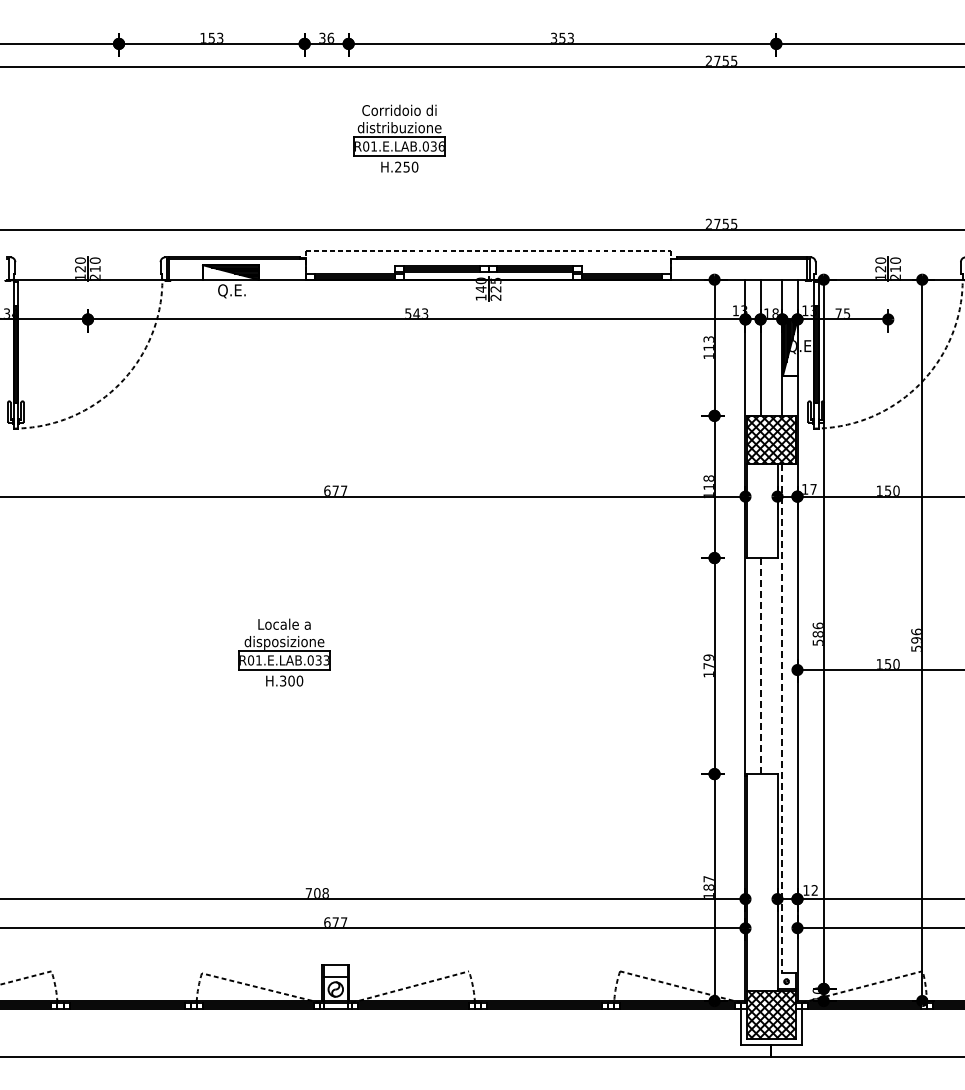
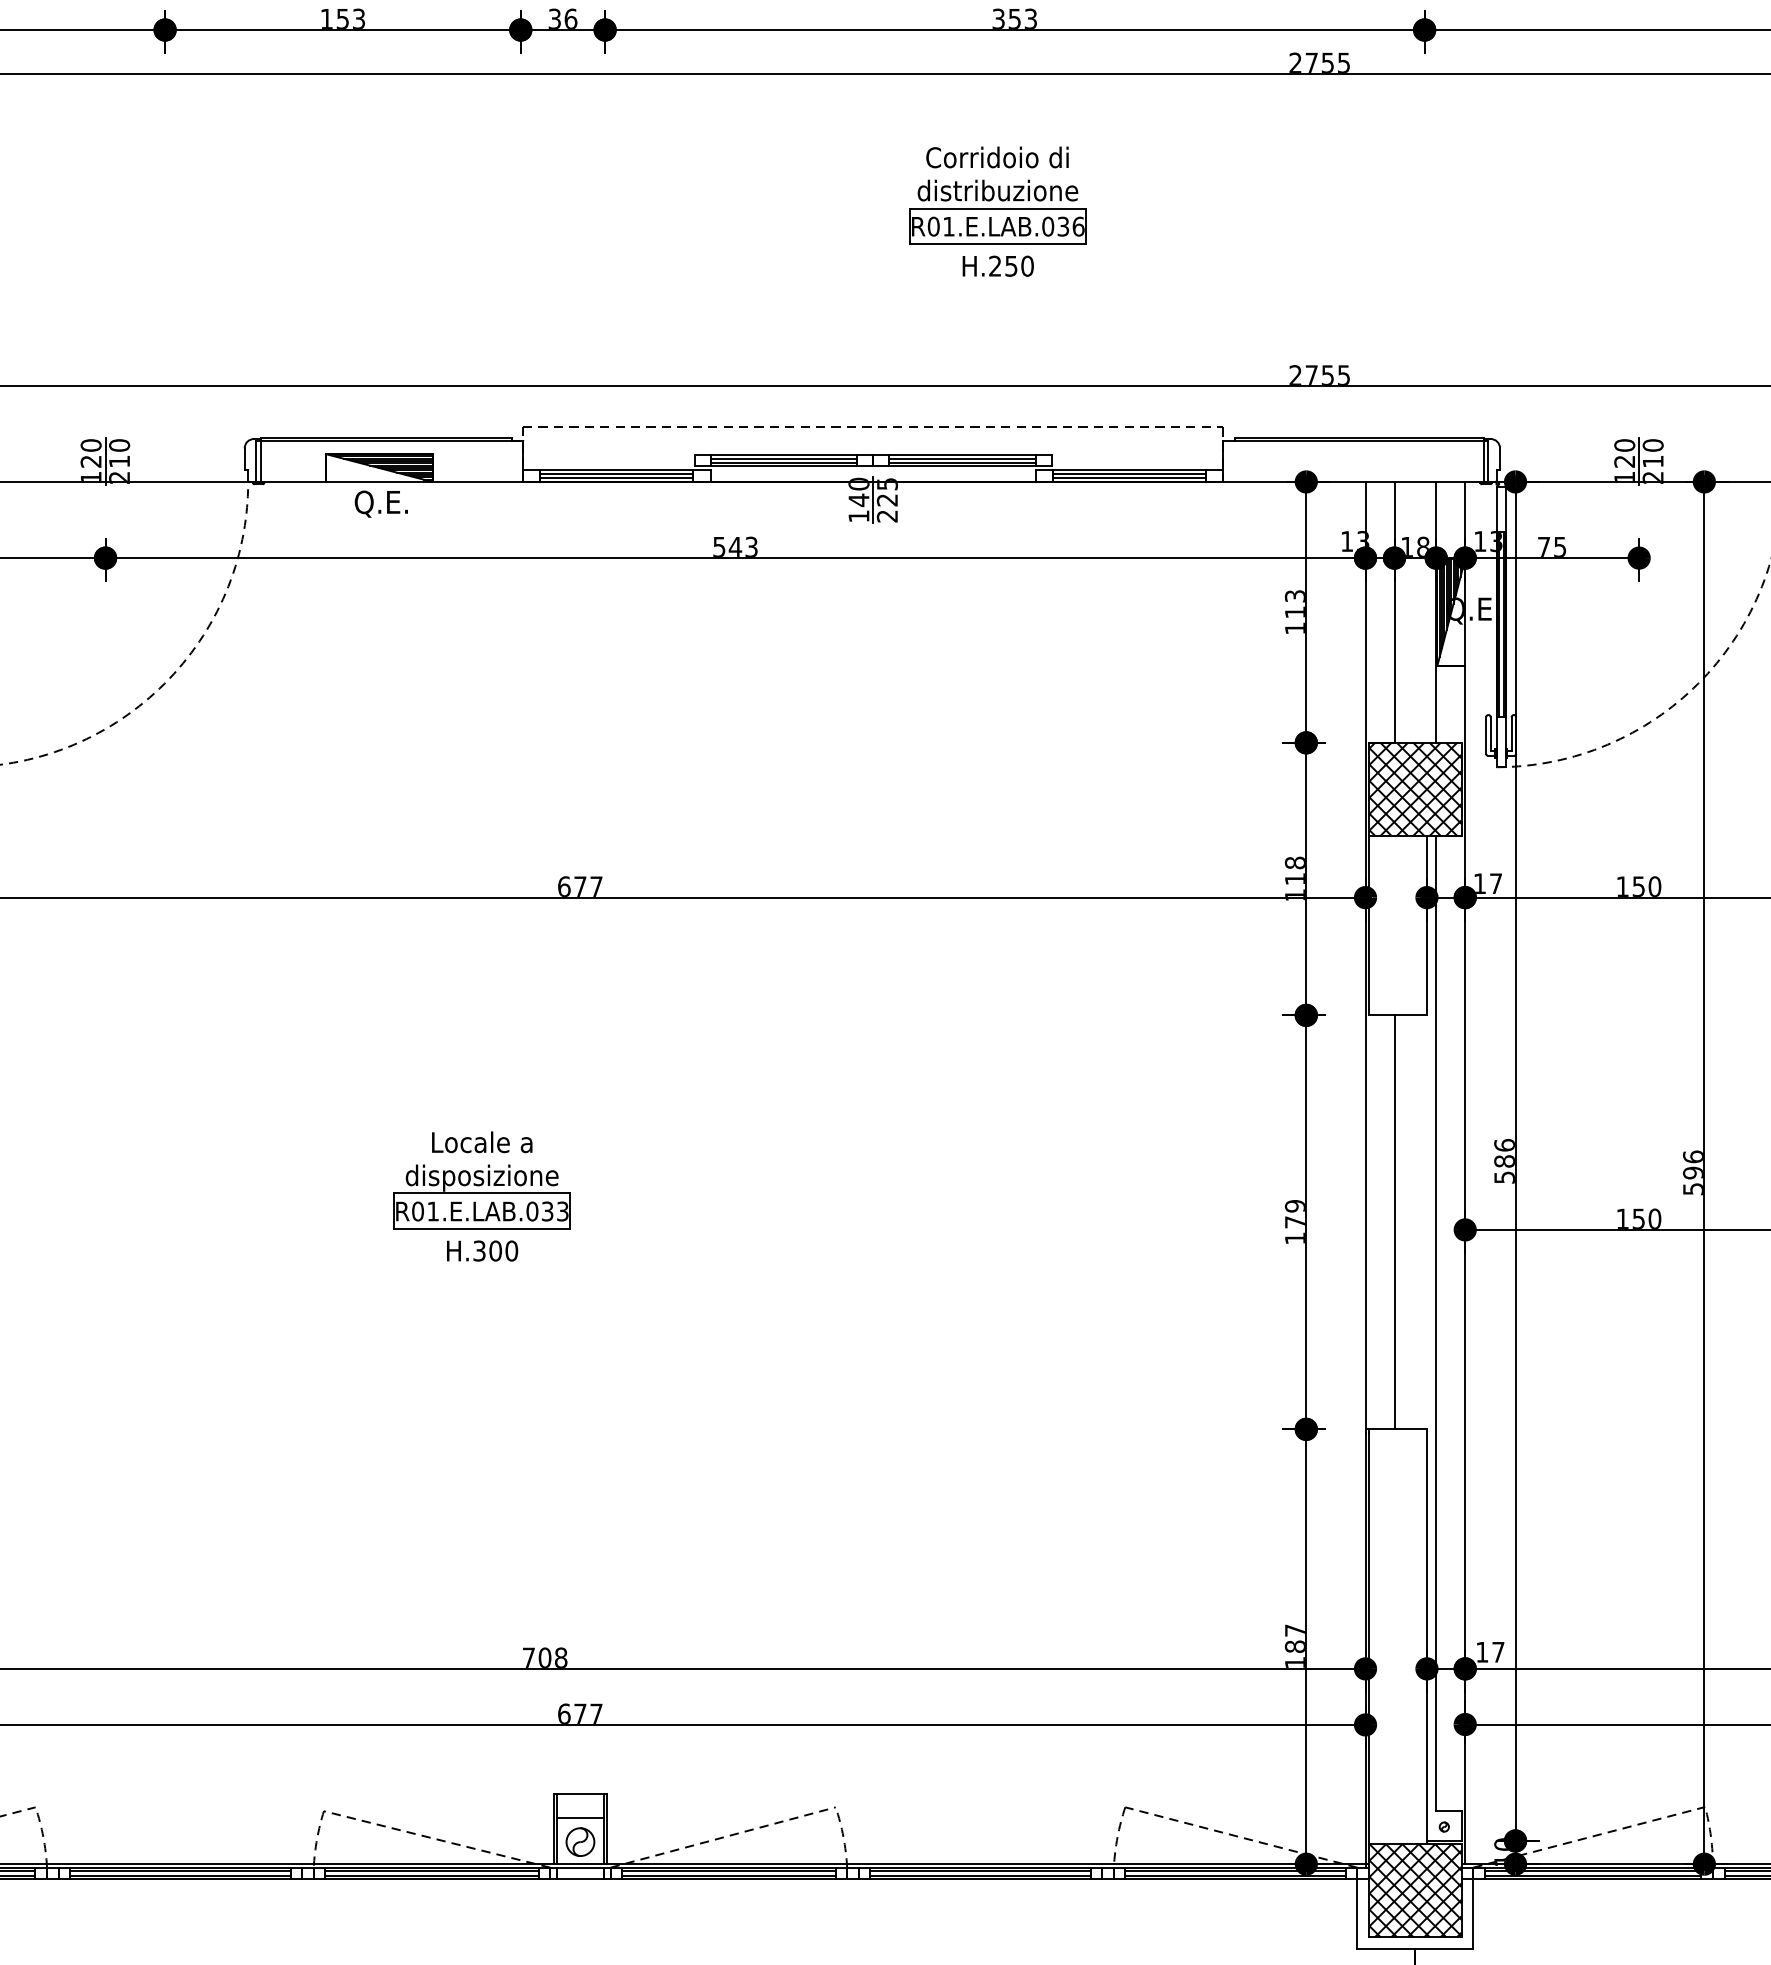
part: (399, 138) -> (997, 211), moved
line: (760, 665) -> (1394, 1221), dashed -> solid
line: (782, 718) -> (1436, 1322), dashed -> solid
text: (814, 890) -> (1497, 1652), 12 -> 17

